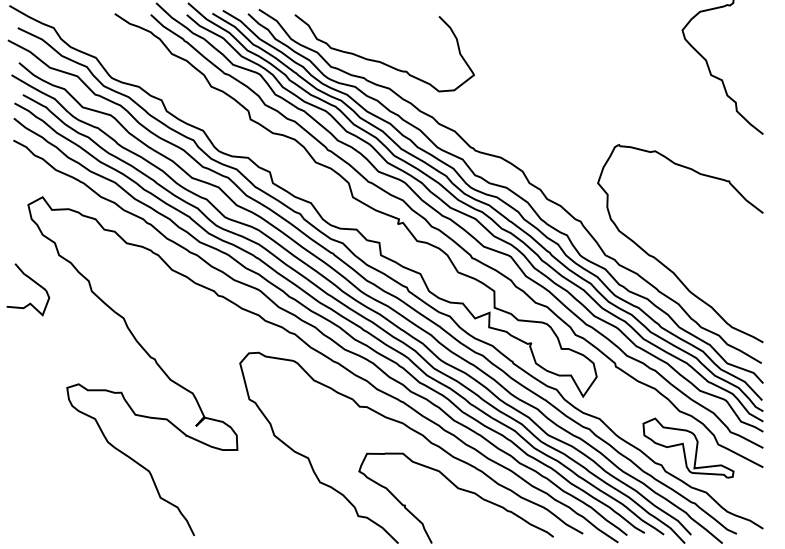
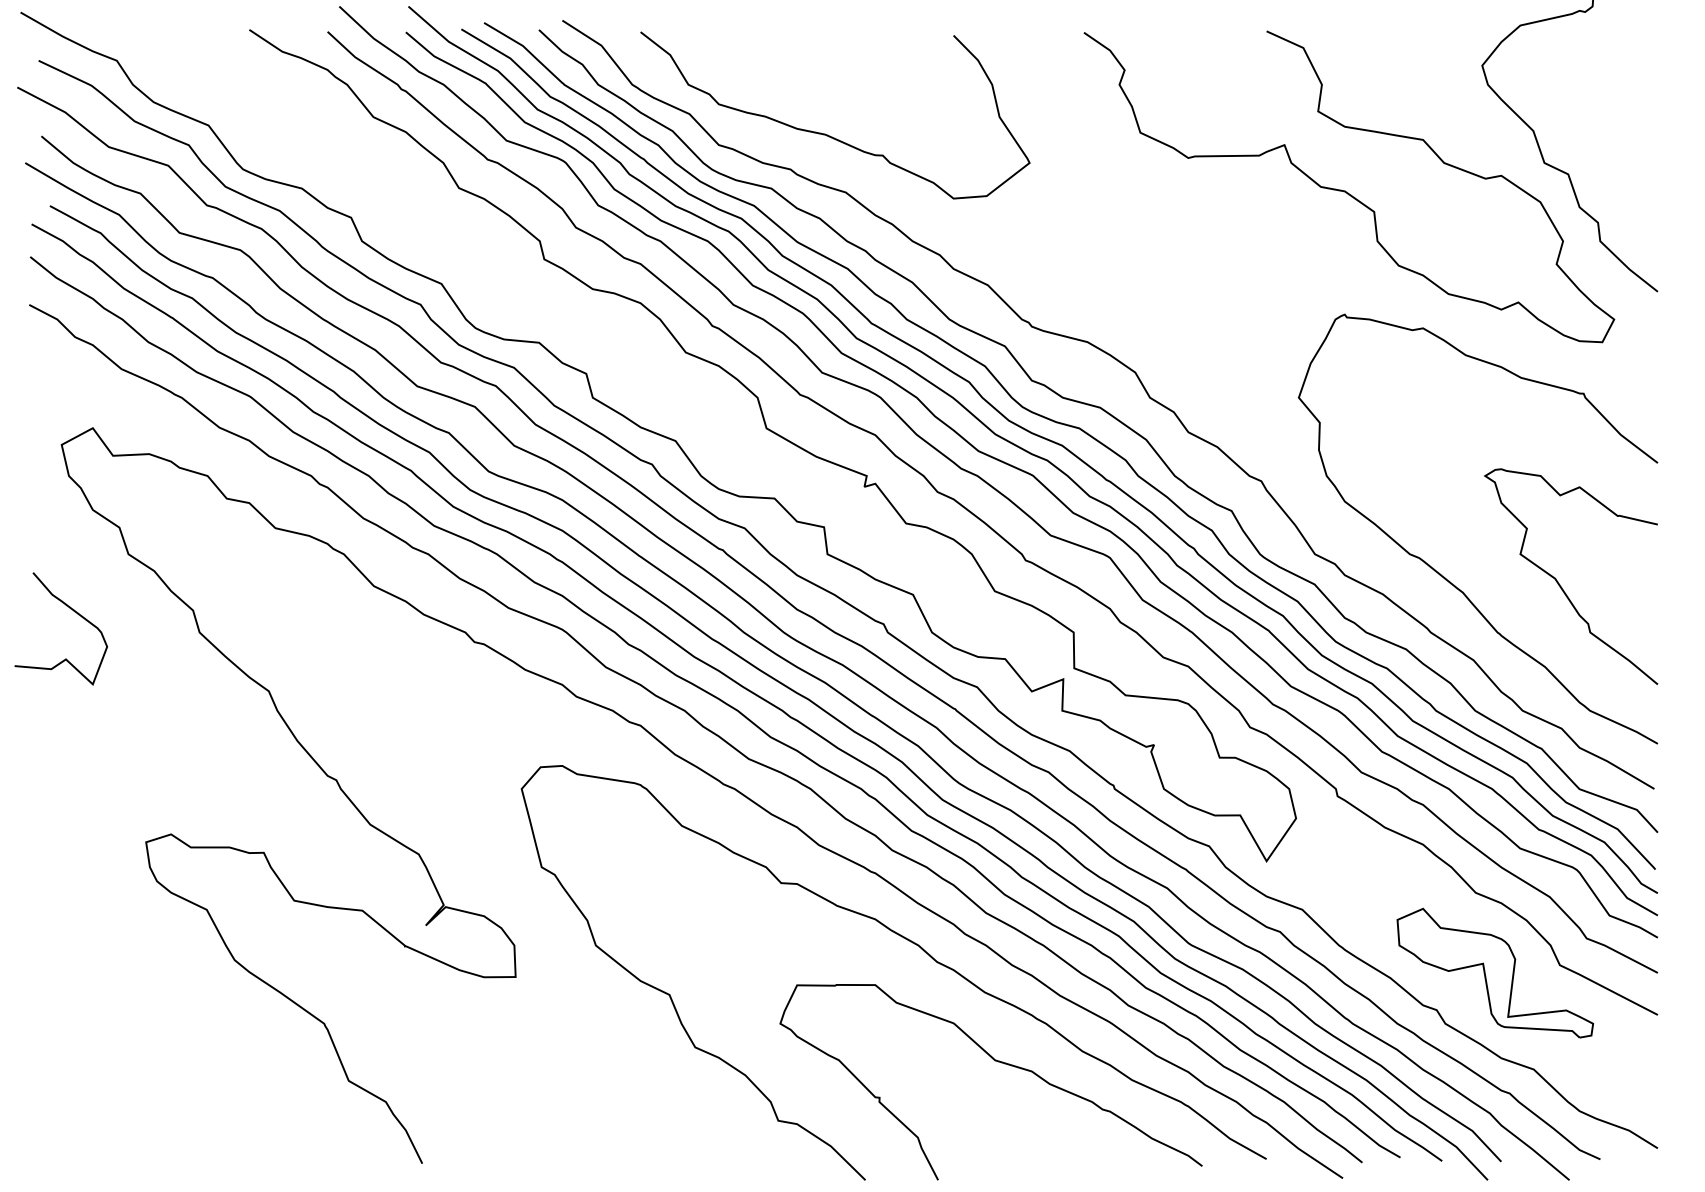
curve: (620, 87) -> (1347, 189), added
curve: (718, 268) -> (1560, 582), added

